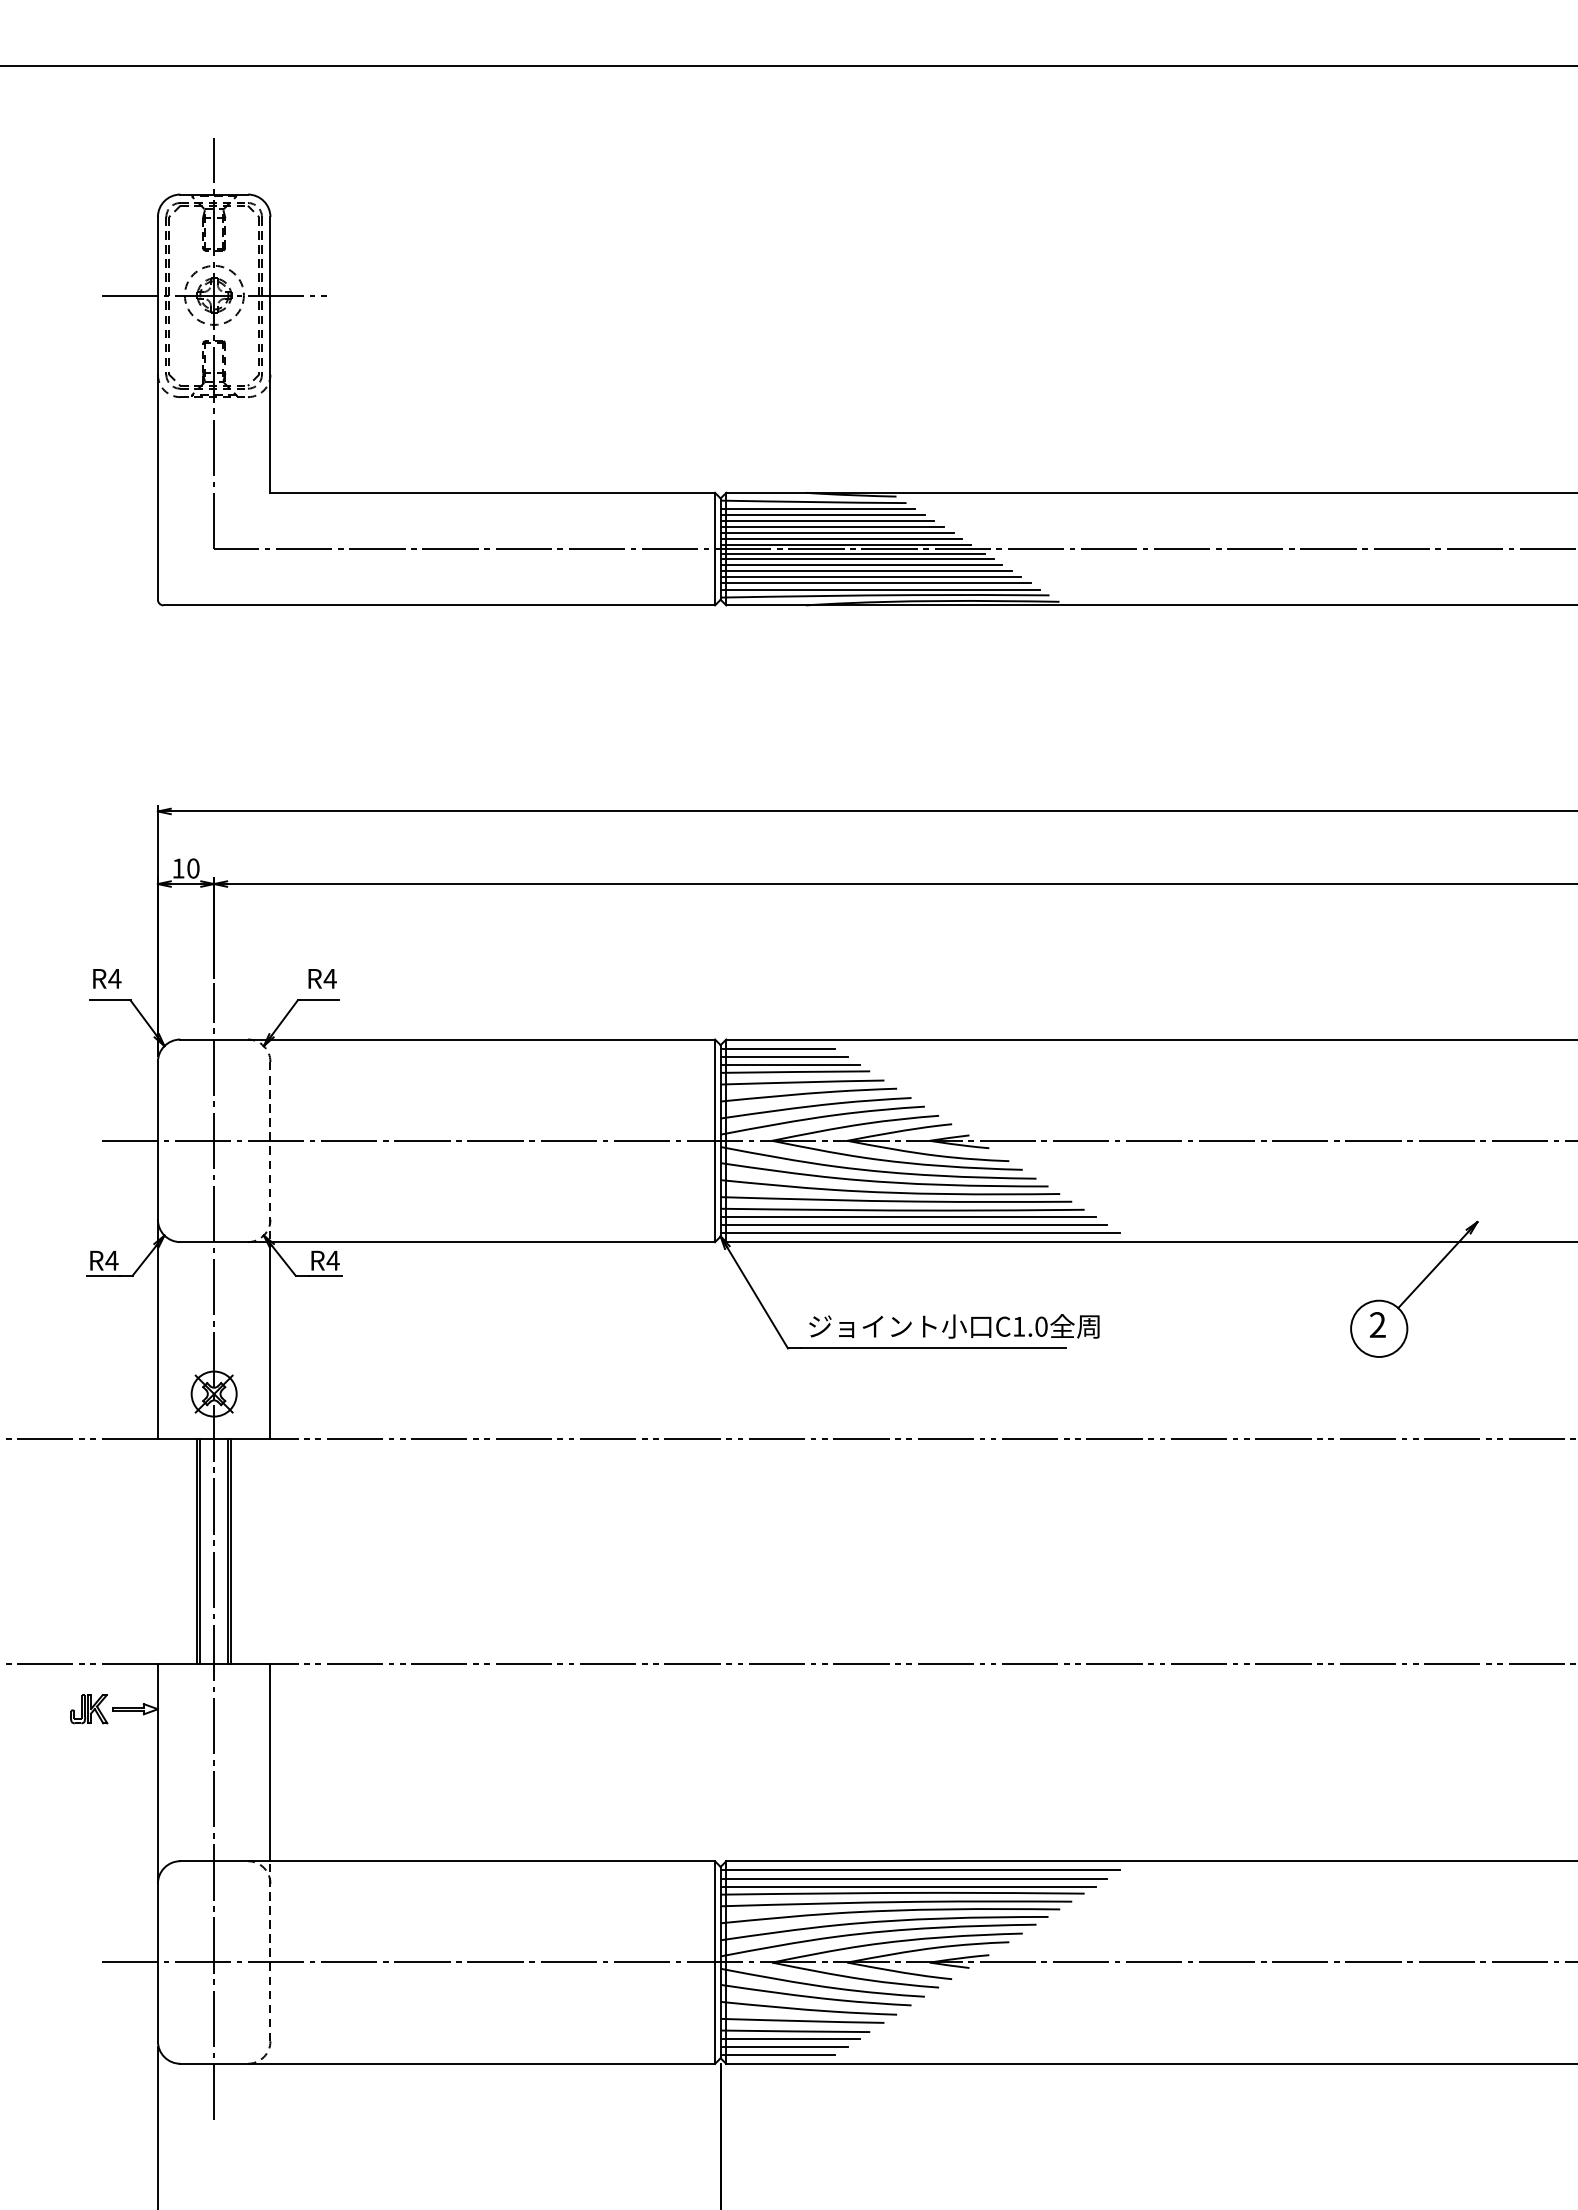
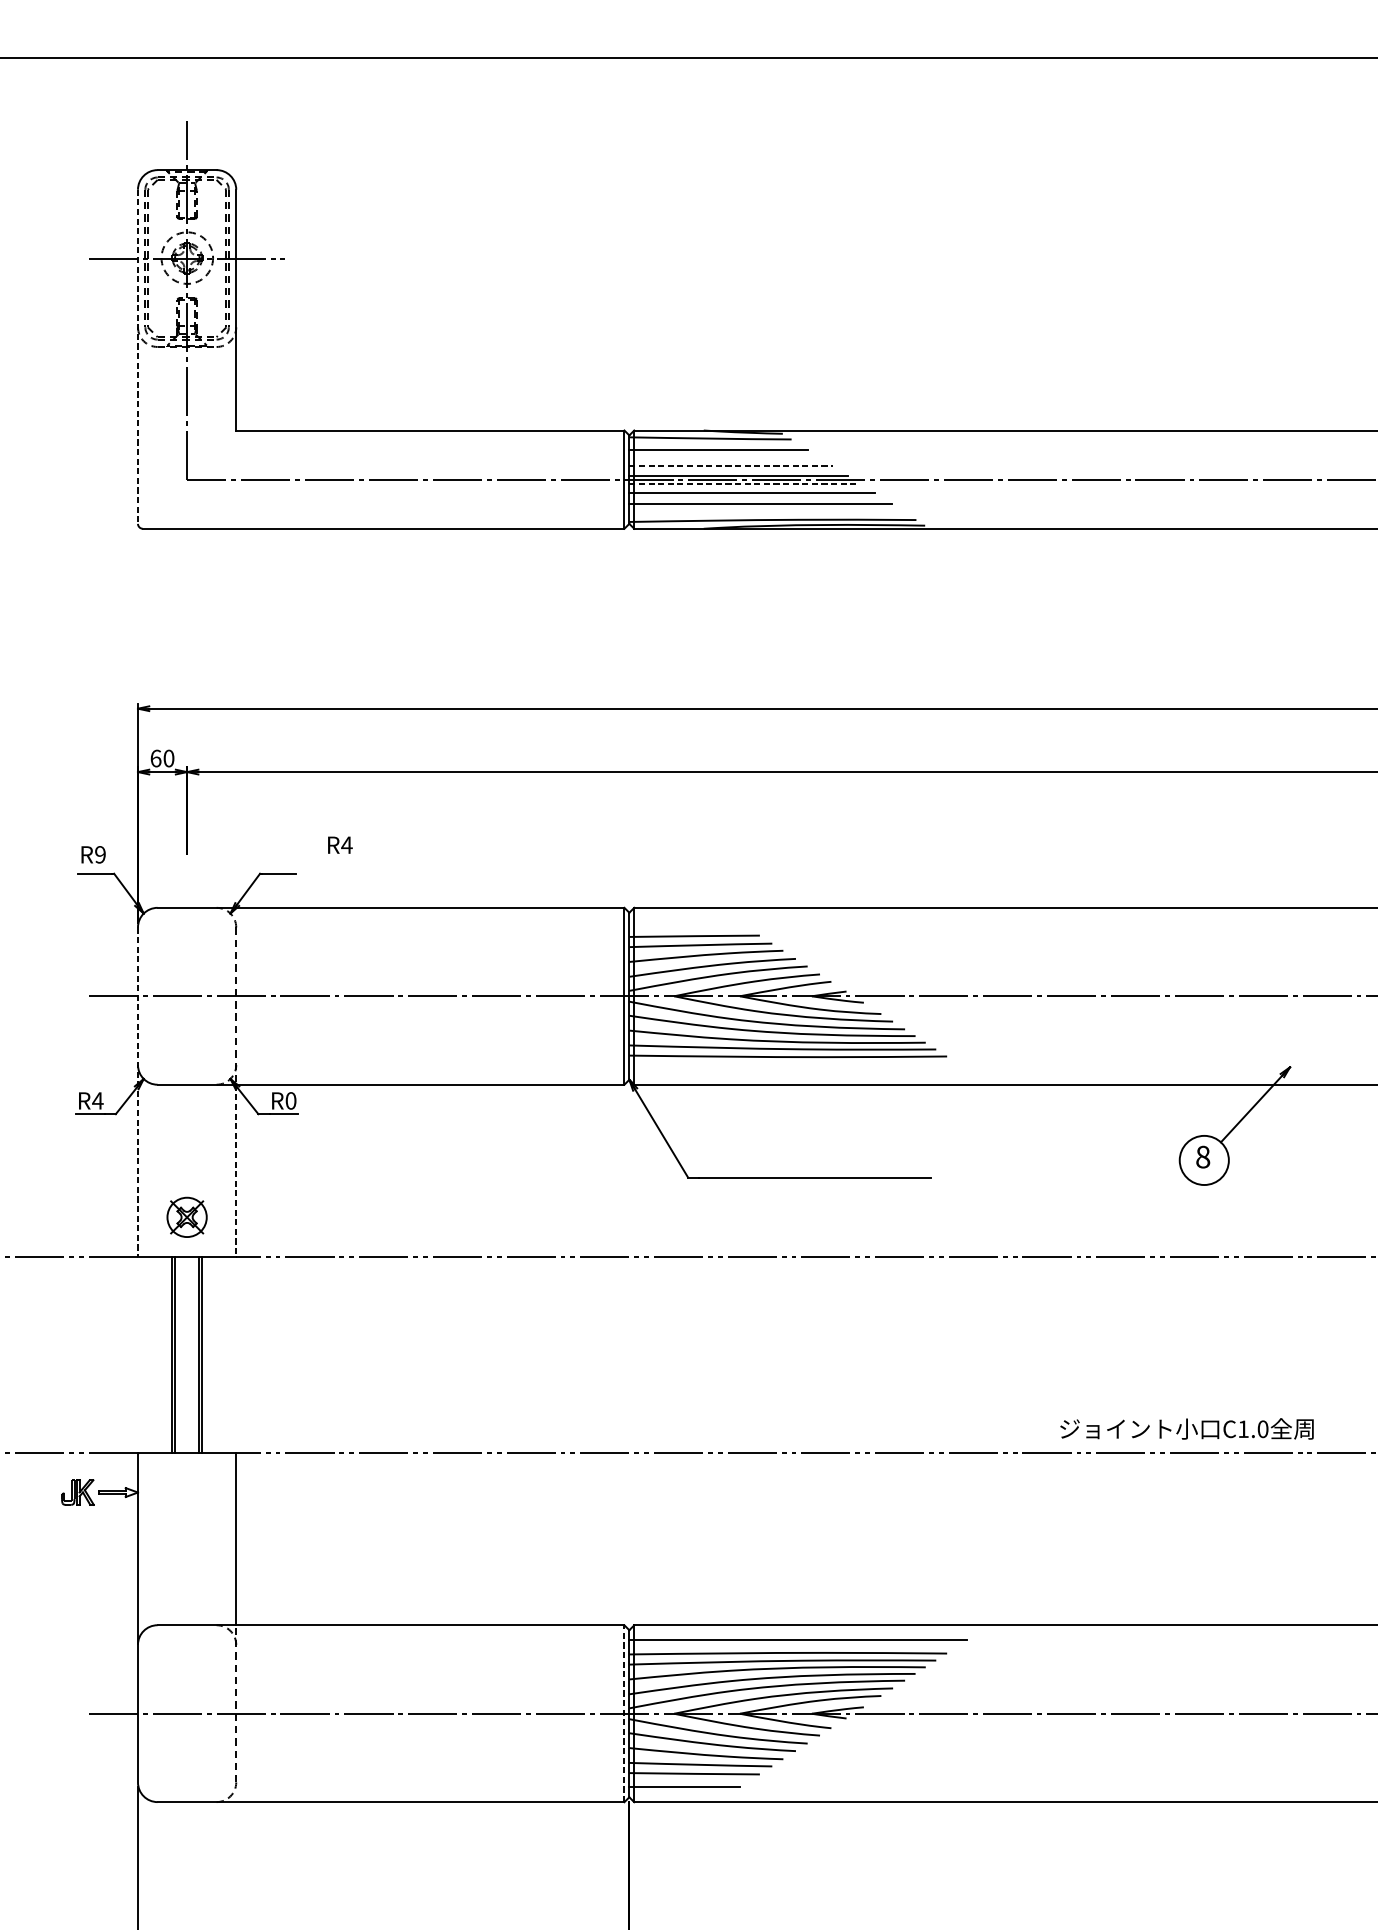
line: (157, 408) -> (137, 356), solid -> dashed
line: (817, 508) -> (713, 444), removed
line: (827, 521) -> (722, 455), removed
line: (831, 527) -> (726, 460), removed
line: (837, 533) -> (731, 466), solid -> dashed
line: (841, 539) -> (734, 471), removed
line: (853, 553) -> (745, 483), solid -> dashed
line: (856, 559) -> (747, 488), removed
line: (865, 570) -> (755, 498), removed
line: (875, 583) -> (764, 509), removed
line: (880, 589) -> (768, 514), removed
text: (178, 868) -> (155, 758), 10 -> 60
text: (114, 978) -> (100, 854), R4 -> R9
text: (322, 978) -> (340, 844), moved
line: (777, 1048) -> (678, 915), removed
line: (783, 1056) -> (684, 922), removed
line: (790, 1064) -> (690, 929), removed
line: (907, 1216) -> (792, 1062), removed
line: (913, 1224) -> (797, 1069), removed
line: (919, 1232) -> (802, 1076), removed
line: (157, 1250) -> (137, 1092), solid -> dashed
text: (332, 1260) -> (290, 1100), R4 -> R0
text: (1377, 1325) -> (1202, 1157), 2 -> 8
text: (954, 1326) -> (1187, 1429), moved
line: (270, 1341) -> (236, 1171), solid -> dashed
line: (214, 1551) -> (187, 1354), removed
line: (919, 1870) -> (802, 1633), removed
line: (907, 1886) -> (792, 1647), removed
line: (715, 1962) -> (624, 1713), solid -> dashed
line: (790, 2038) -> (690, 1780), removed
line: (777, 2054) -> (678, 1794), removed

